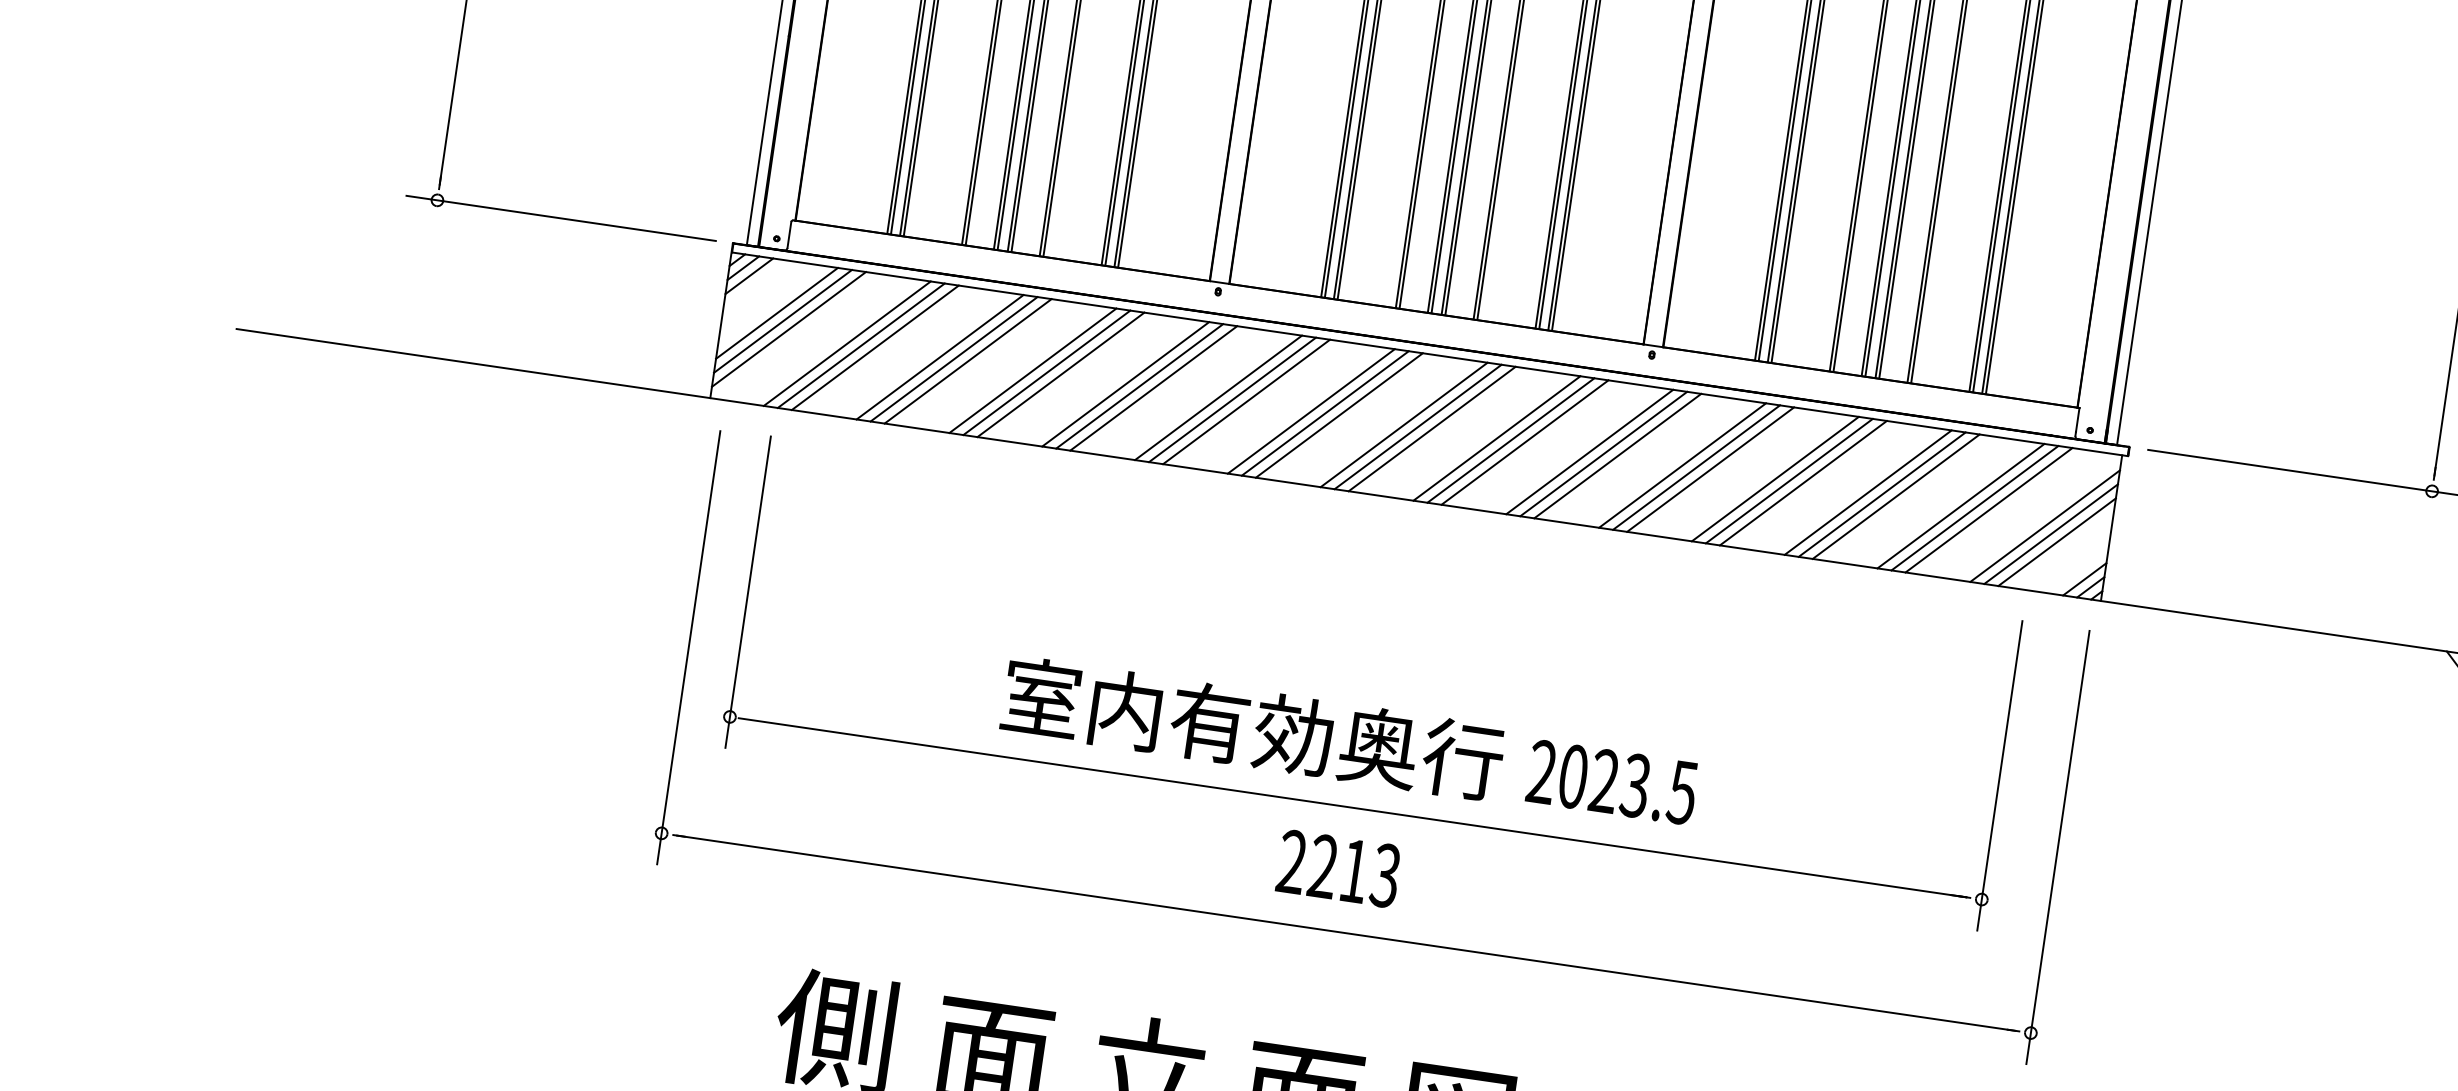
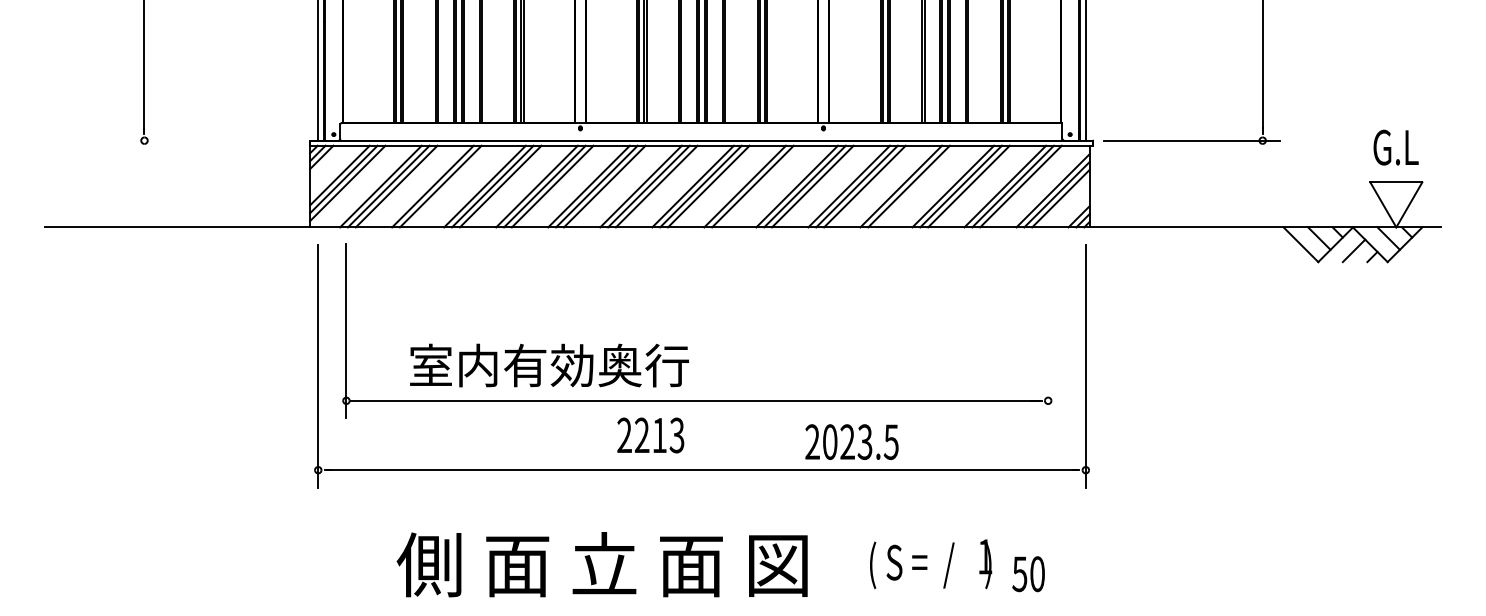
line: (560, 217) -> (213, 140), removed
line: (967, 361) -> (448, 186), removed
line: (1524, 442) -> (760, 186), removed
line: (1802, 482) -> (916, 186), removed
text: (1253, 728) -> (549, 365), moved
line: (2000, 775) -> (1048, 331), removed
text: (1611, 781) -> (851, 441), moved
text: (1338, 868) -> (650, 435), moved

